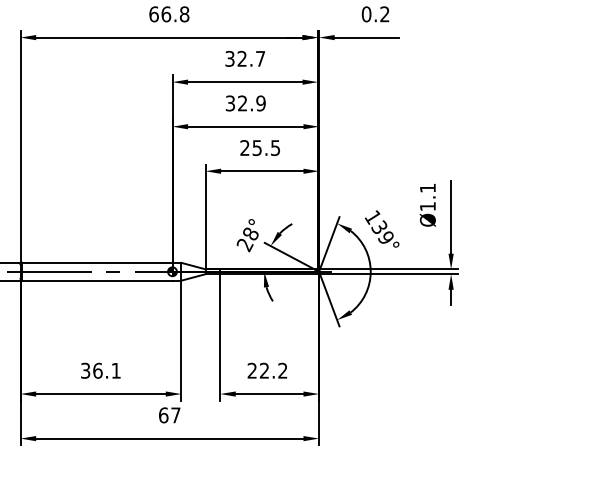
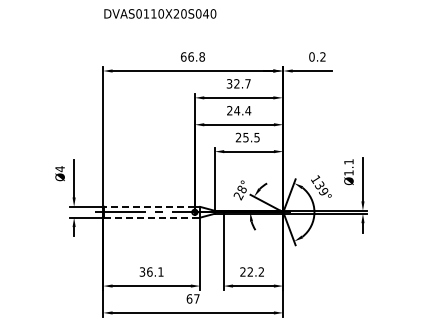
text: (246, 103) -> (239, 110), 32.9 -> 24.4
line: (97, 262) -> (149, 206), solid -> dashed
line: (98, 280) -> (150, 217), solid -> dashed

